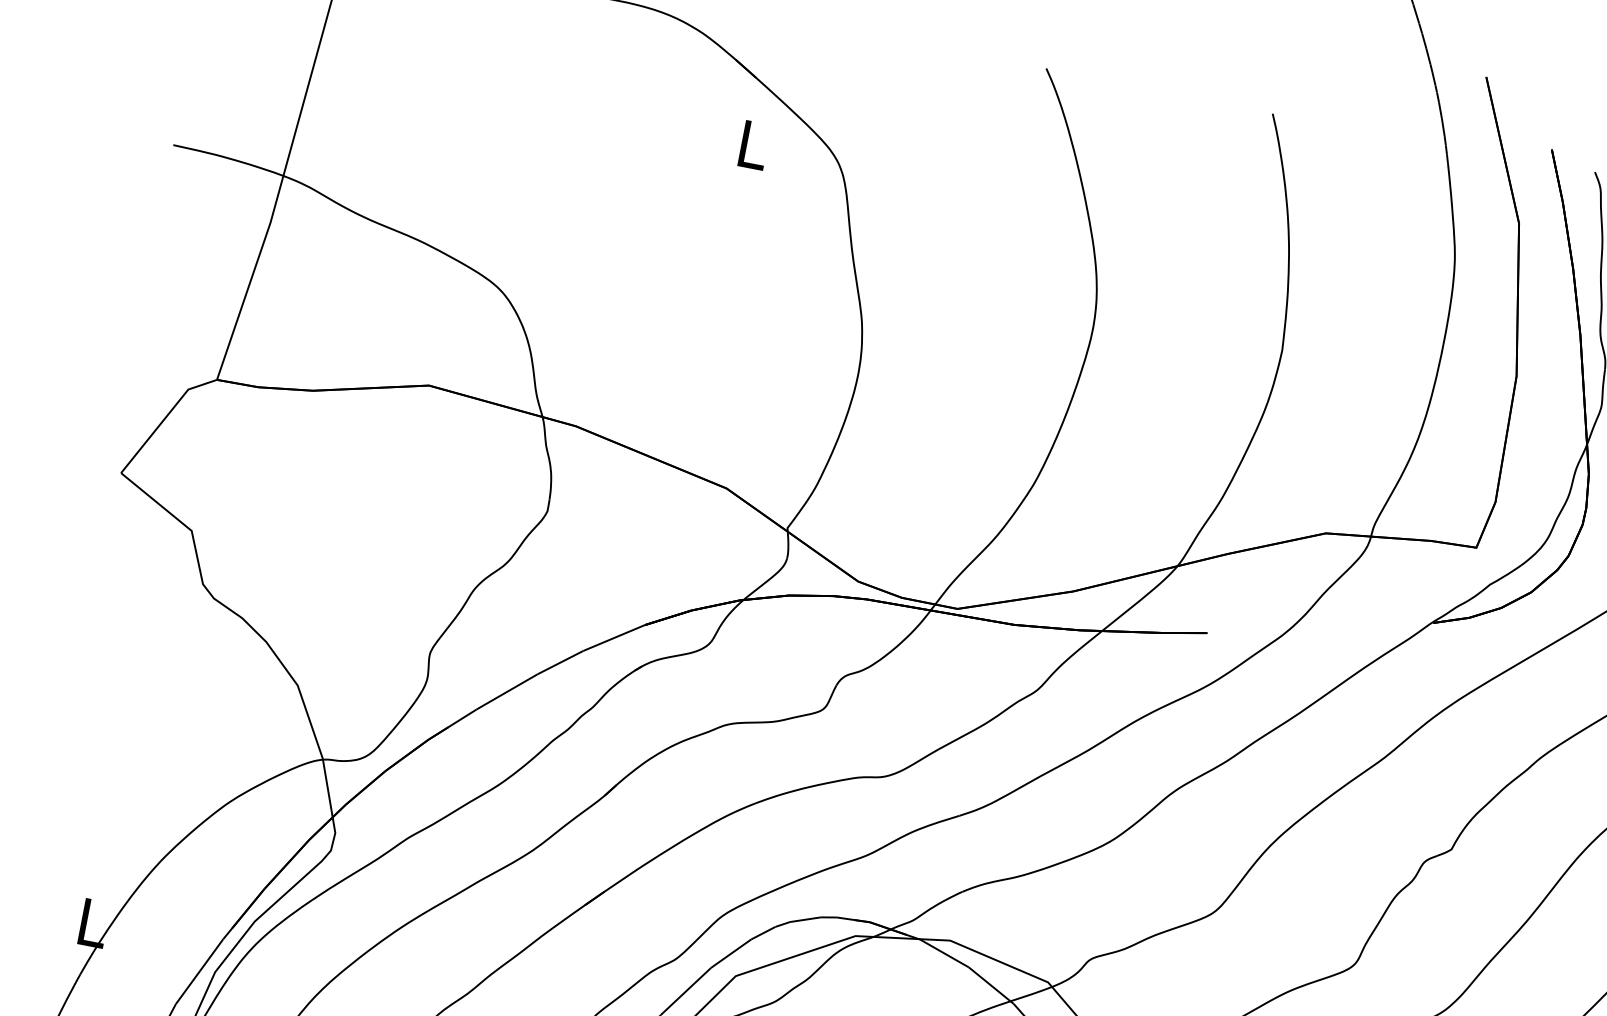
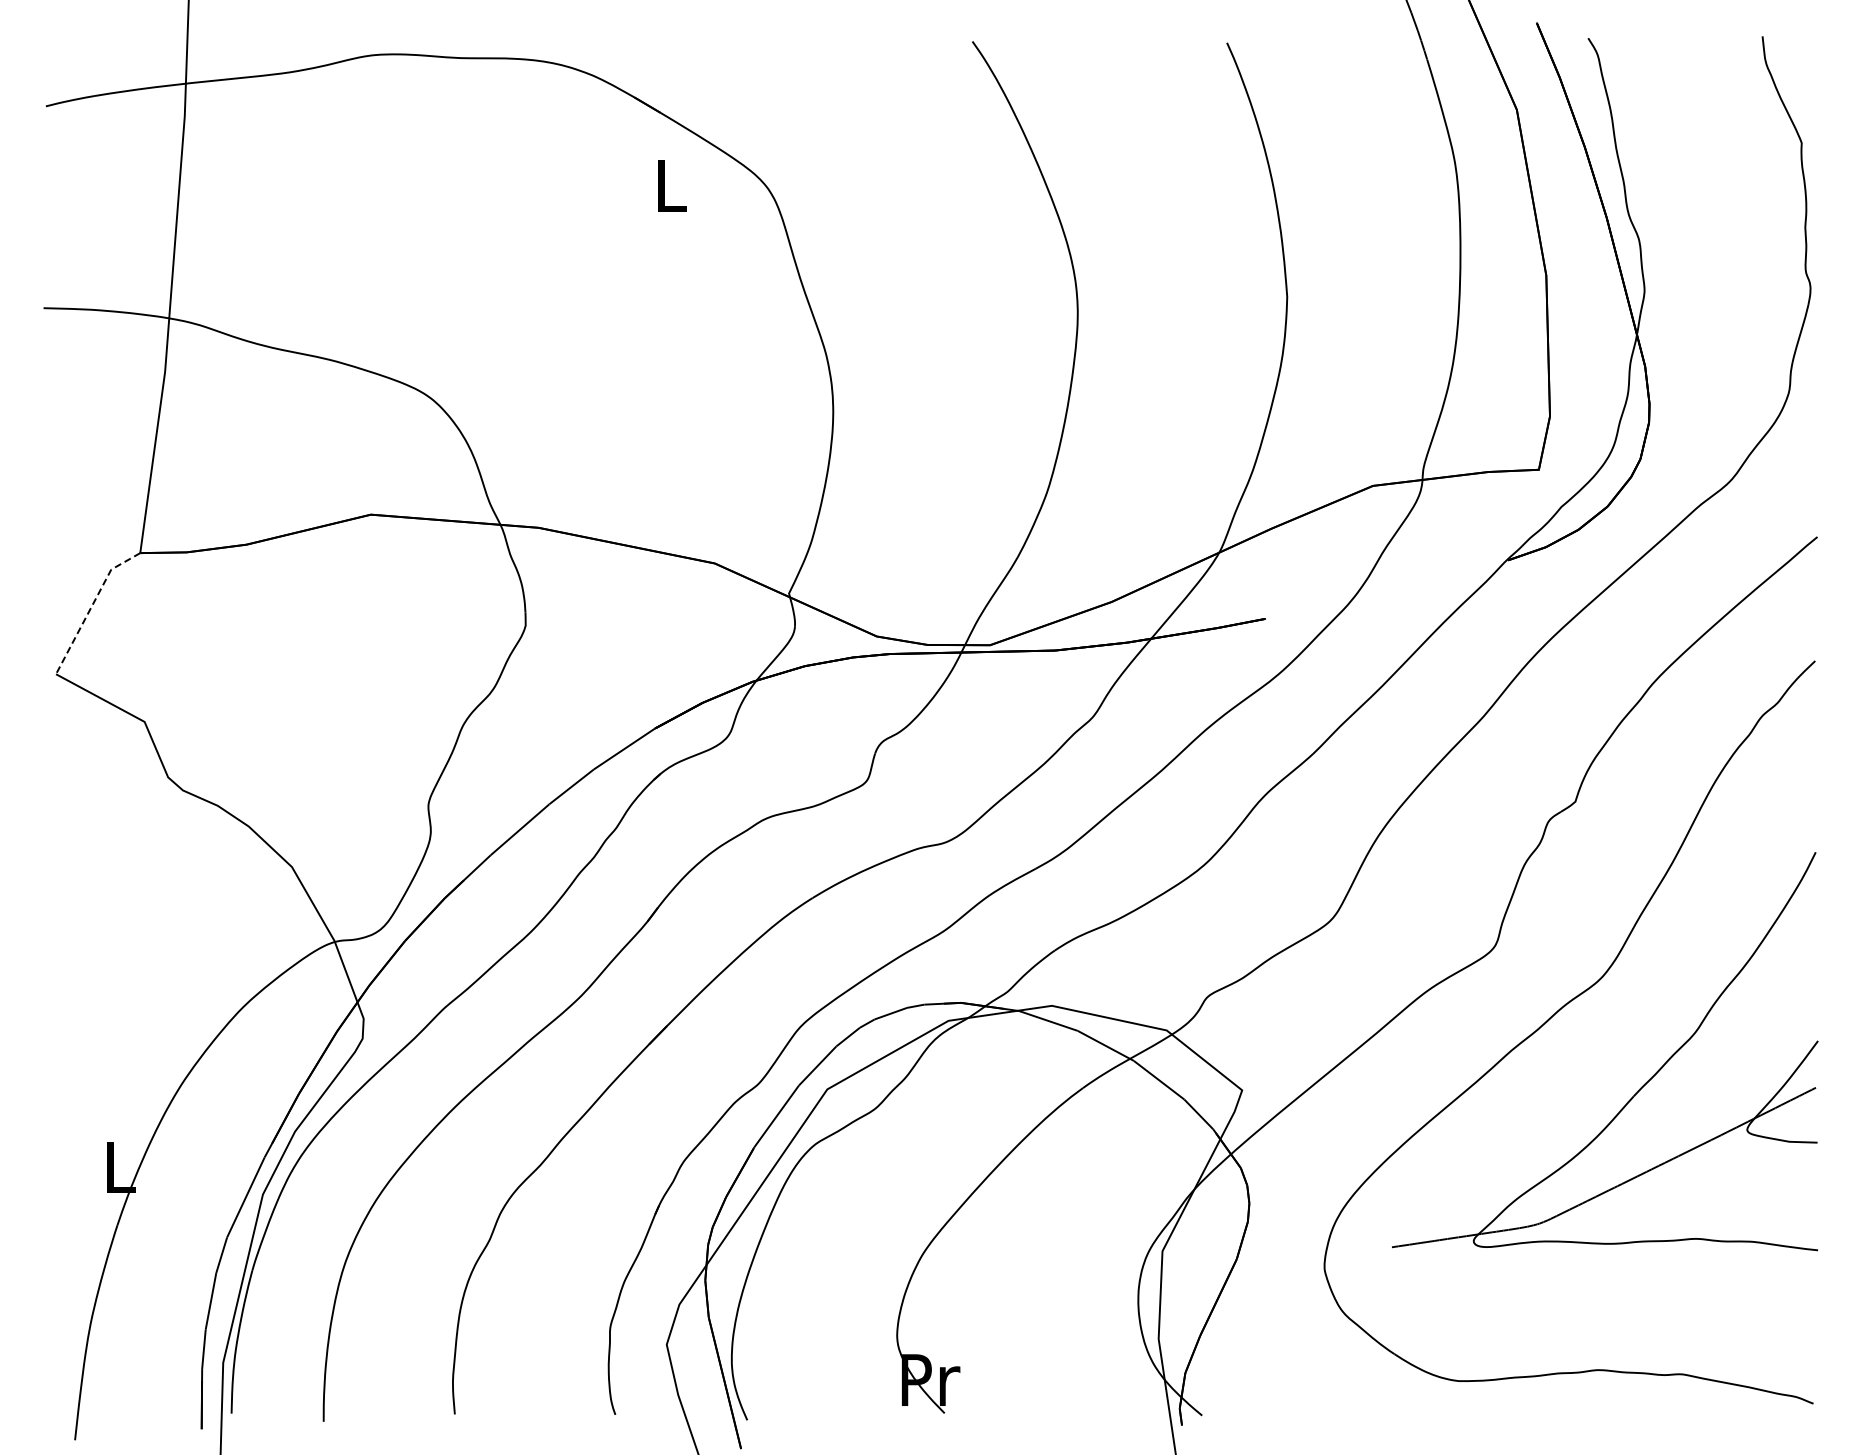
line: (164, 418) -> (91, 606), solid -> dashed

